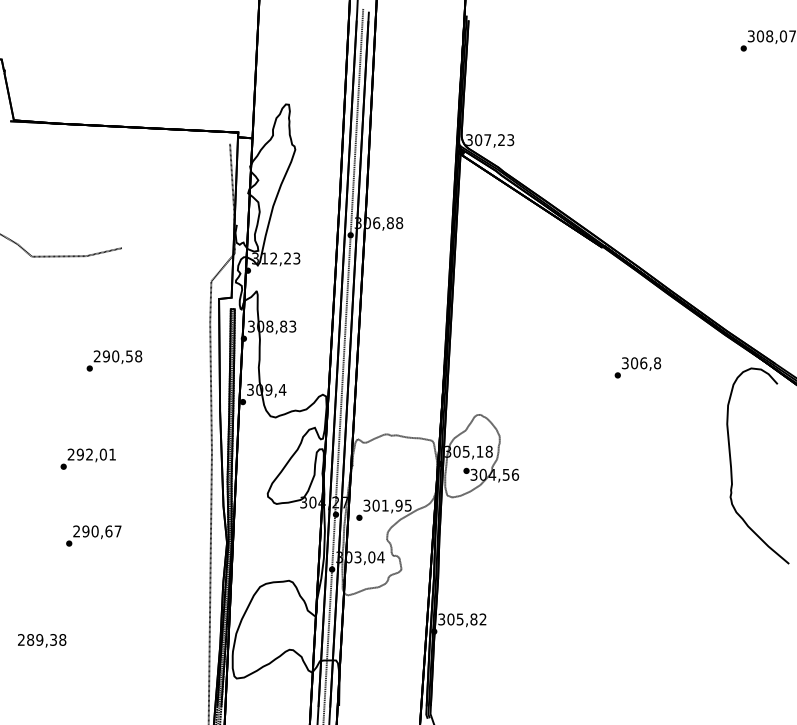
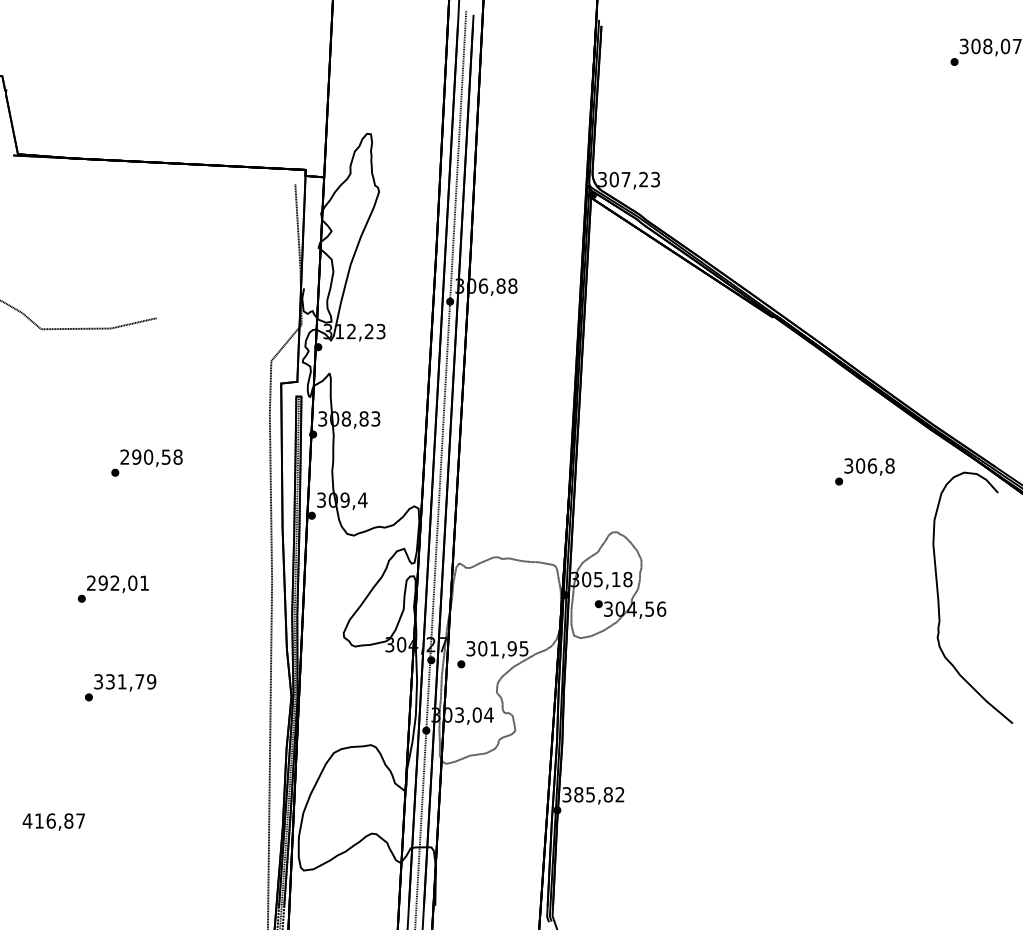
text: (637, 367) -> (864, 471), moved
text: (97, 531) -> (125, 681), 290,67 -> 331,79
text: (450, 619) -> (578, 794), 305,82 -> 385,82
text: (41, 639) -> (53, 820), 289,38 -> 416,87

